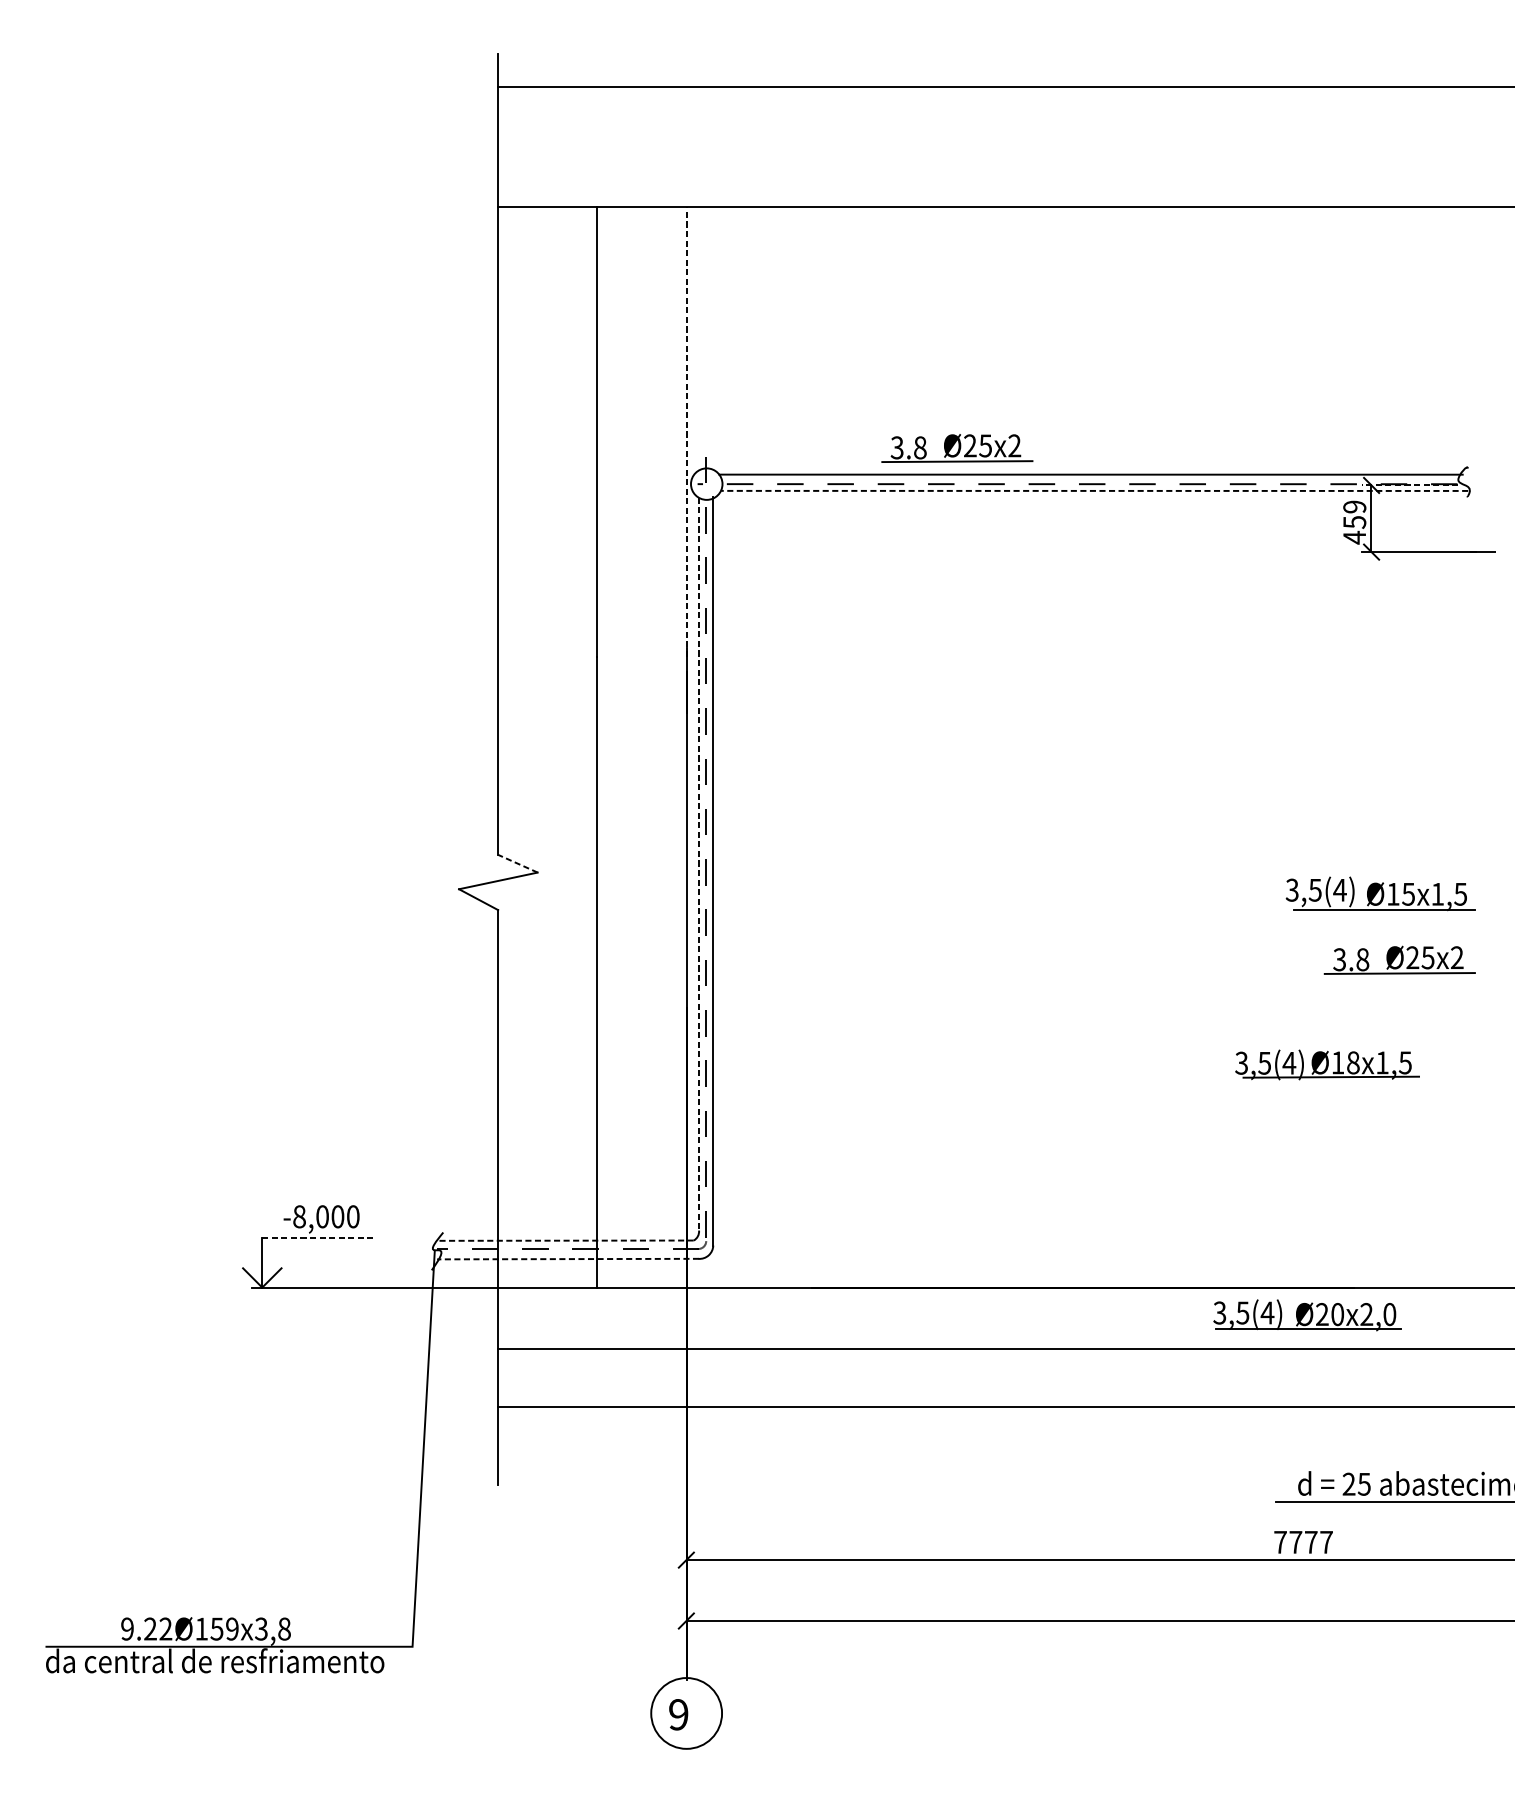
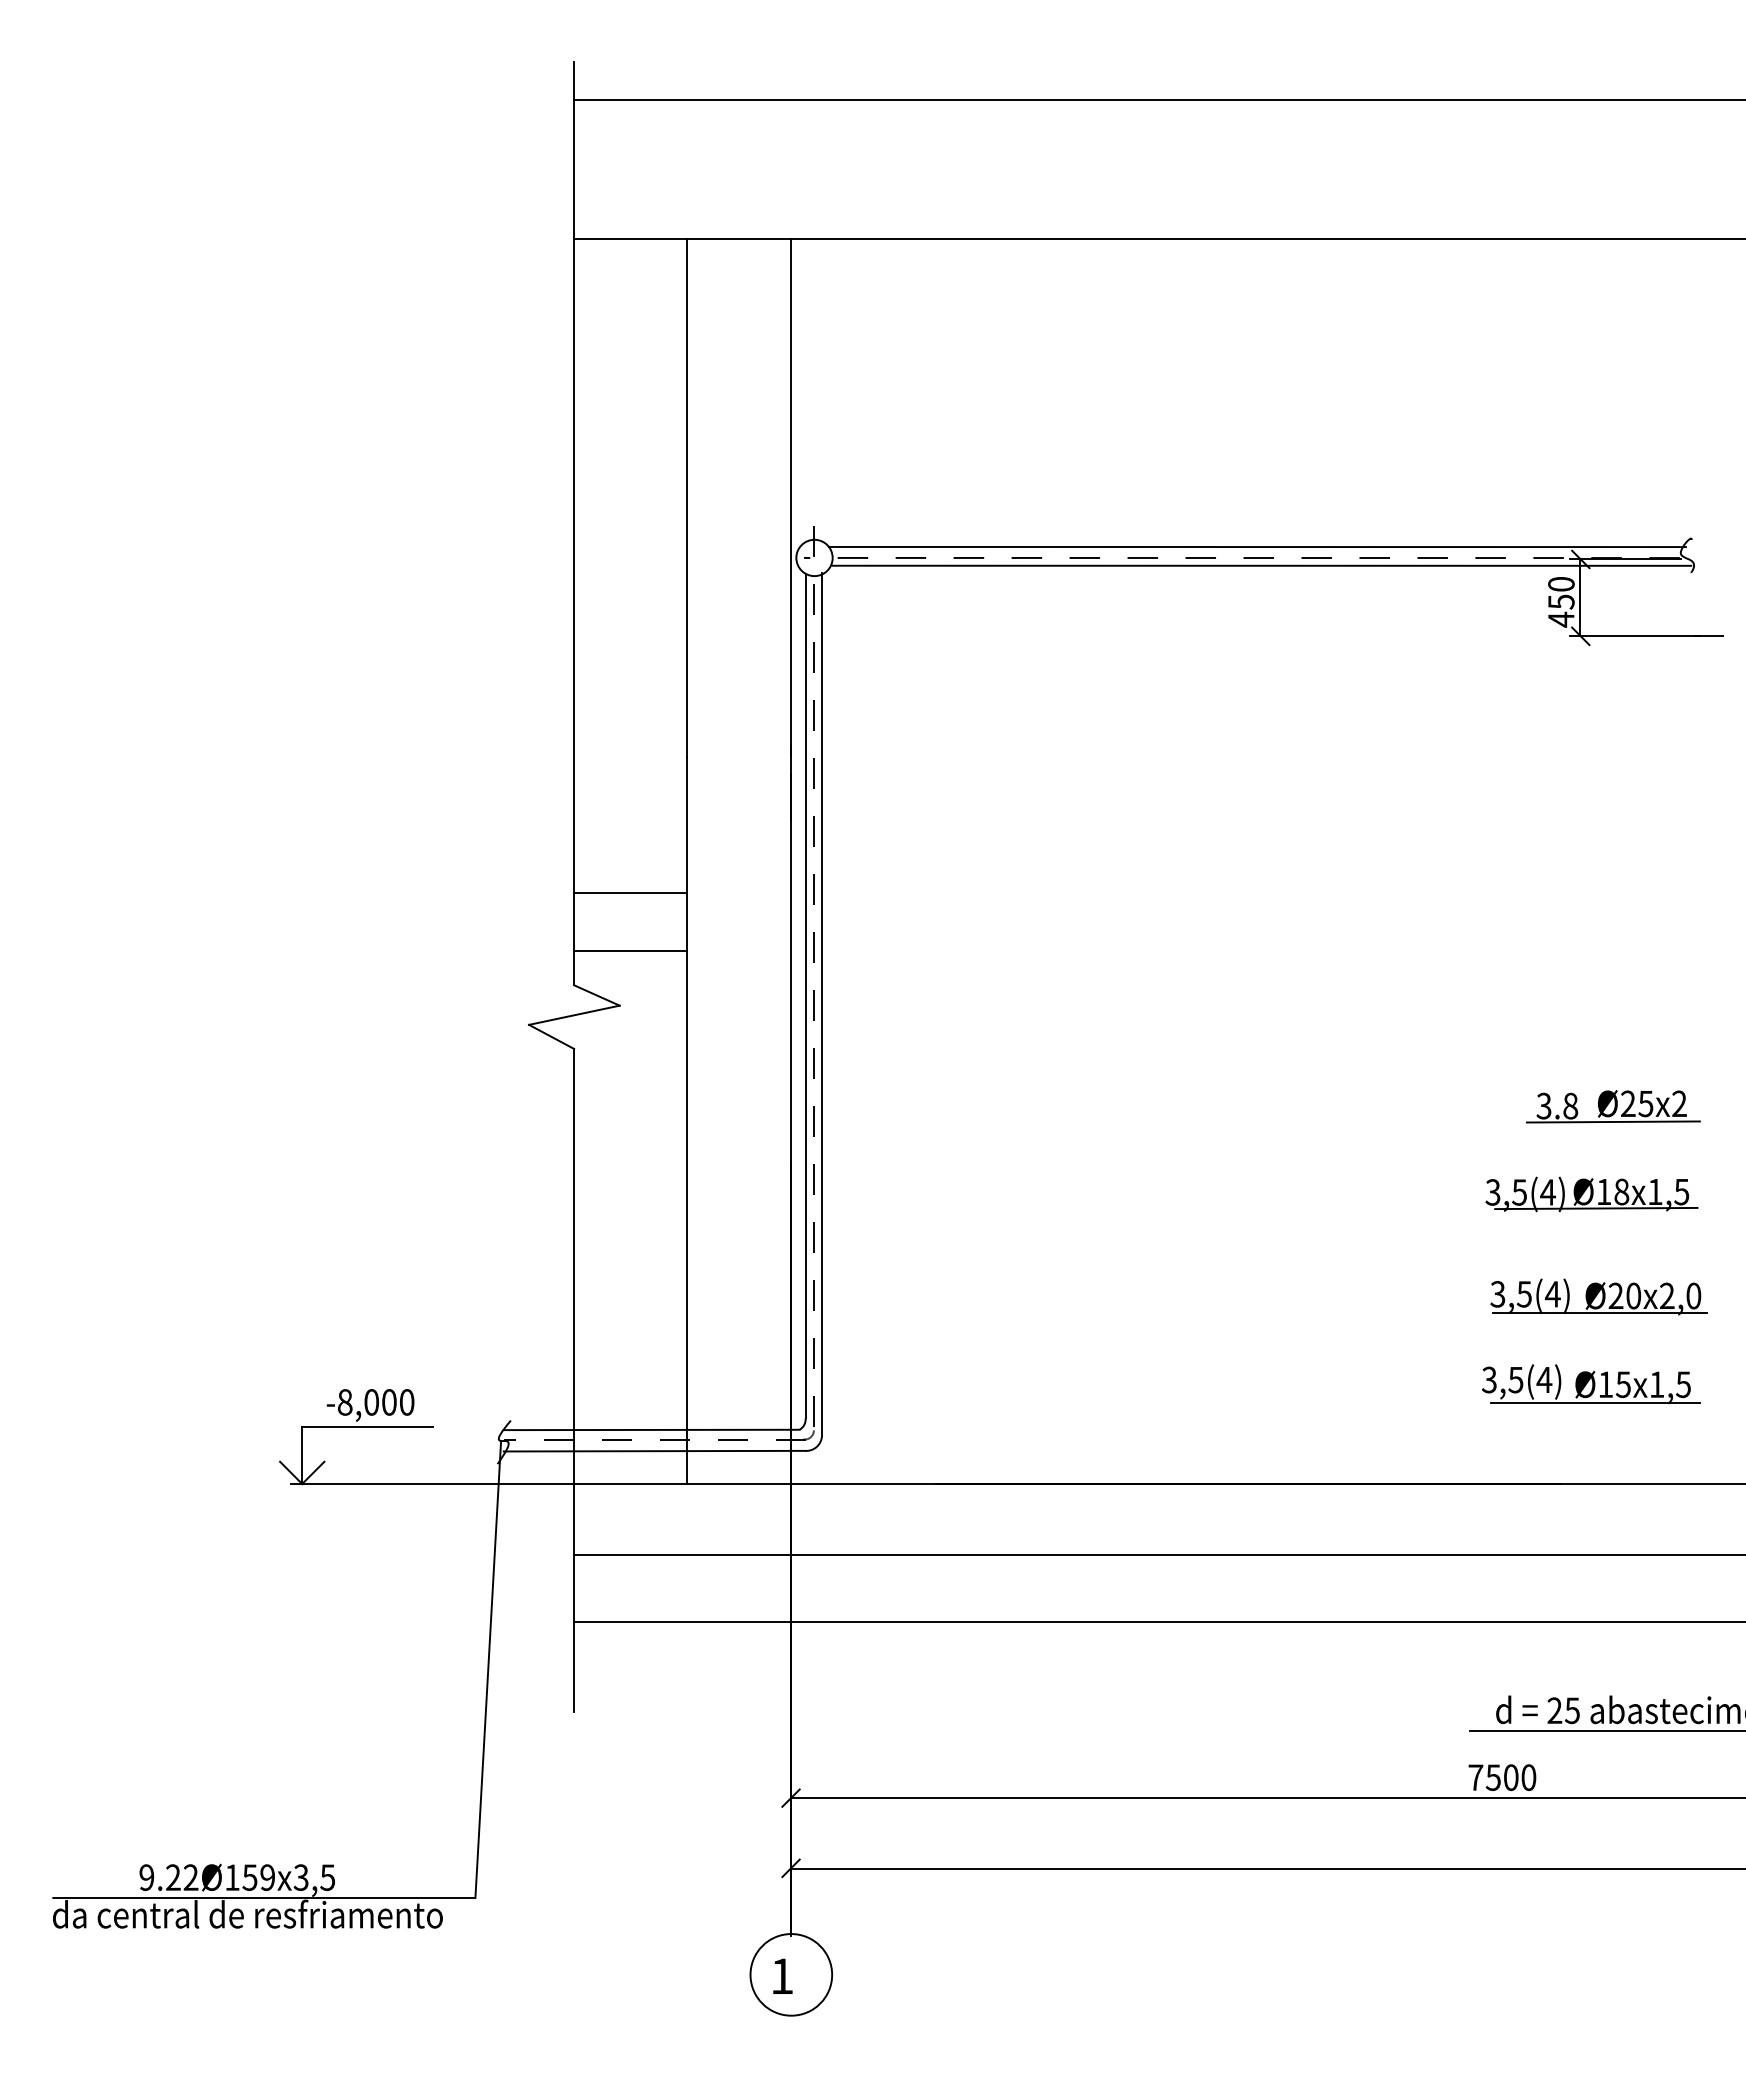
line: (686, 431) -> (791, 497), dashed -> solid
part: (957, 448) -> (1103, 516), removed
line: (1410, 485) -> (1625, 559), dashed -> solid
line: (1094, 490) -> (1261, 565), dashed -> solid
text: (1354, 507) -> (1561, 584), 459 -> 450
line: (547, 775) -> (630, 893), added
line: (547, 825) -> (630, 951), added
line: (517, 863) -> (596, 995), dashed -> solid
line: (698, 864) -> (805, 996), dashed -> solid
part: (1380, 894) -> (1591, 1384), moved
part: (1327, 1065) -> (1591, 1194), moved
line: (319, 1237) -> (368, 1426), dashed -> solid
line: (565, 1240) -> (651, 1429), dashed -> solid
line: (567, 1259) -> (654, 1451), dashed -> solid
part: (1307, 1314) -> (1598, 1296), moved
text: (1310, 1542) -> (1510, 1777), 7777 -> 7500
text: (284, 1628) -> (327, 1877), 3,8 -> 3,5
text: (678, 1714) -> (782, 1976), 9 -> 1

